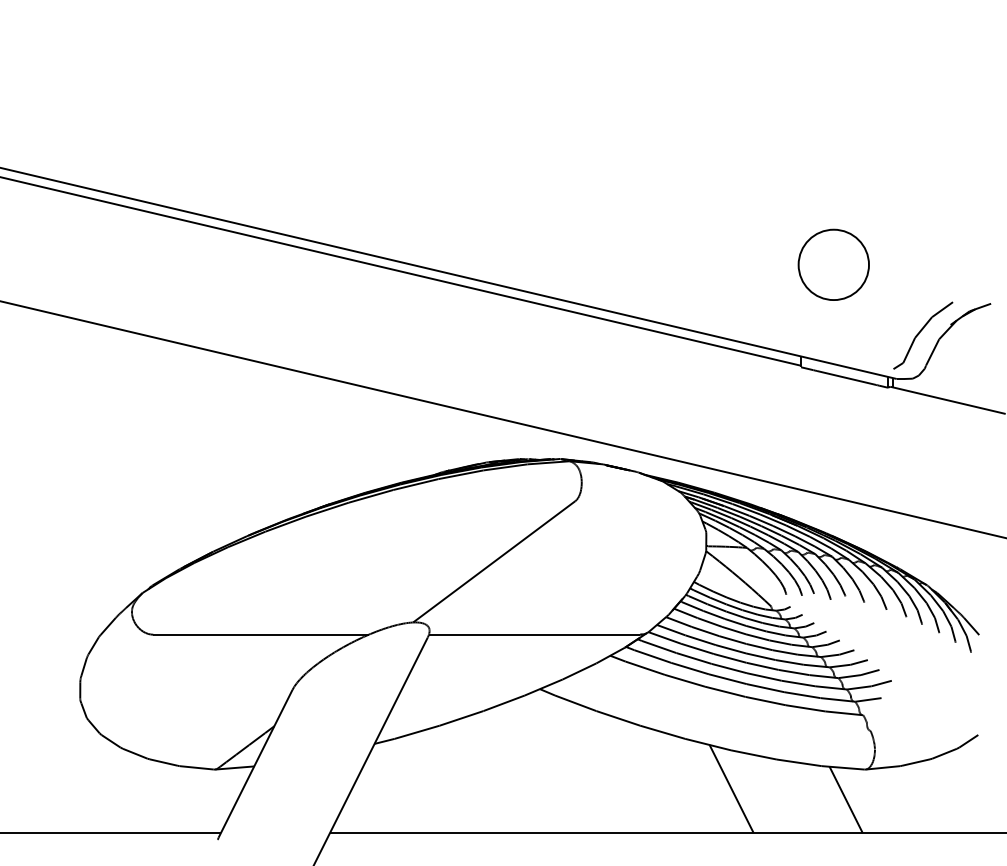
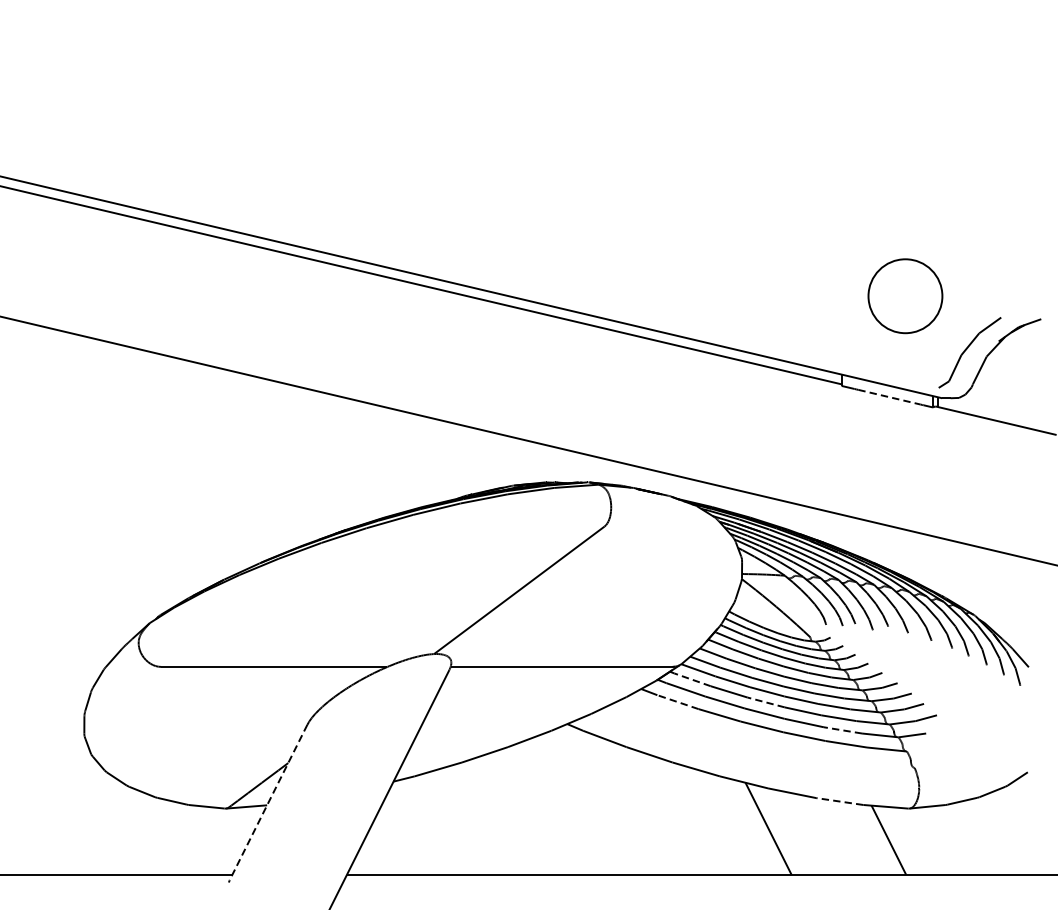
circle: (833, 264) -> (905, 295), moved
line: (847, 378) -> (890, 397), solid -> dashed
line: (658, 646) -> (691, 679), solid -> dashed
line: (645, 668) -> (678, 702), solid -> dashed
line: (728, 668) -> (765, 702), solid -> dashed
line: (801, 695) -> (842, 730), solid -> dashed
line: (799, 762) -> (839, 801), solid -> dashed
line: (255, 763) -> (268, 802), solid -> dashed

